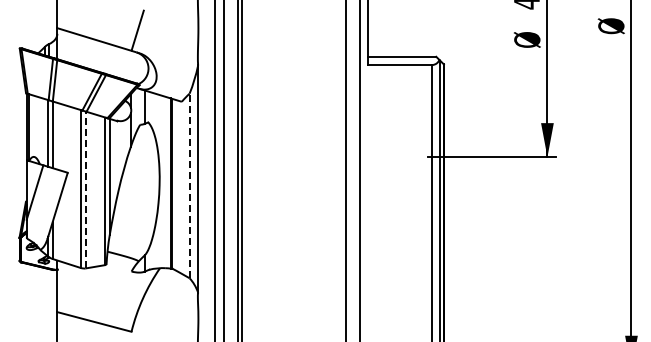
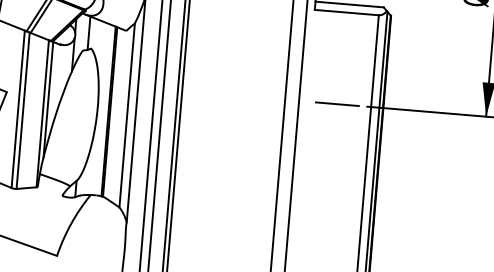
line: (397, 157) -> (336, 104), added
line: (189, 185) -> (127, 115), dashed -> solid
line: (85, 189) -> (23, 110), dashed -> solid

